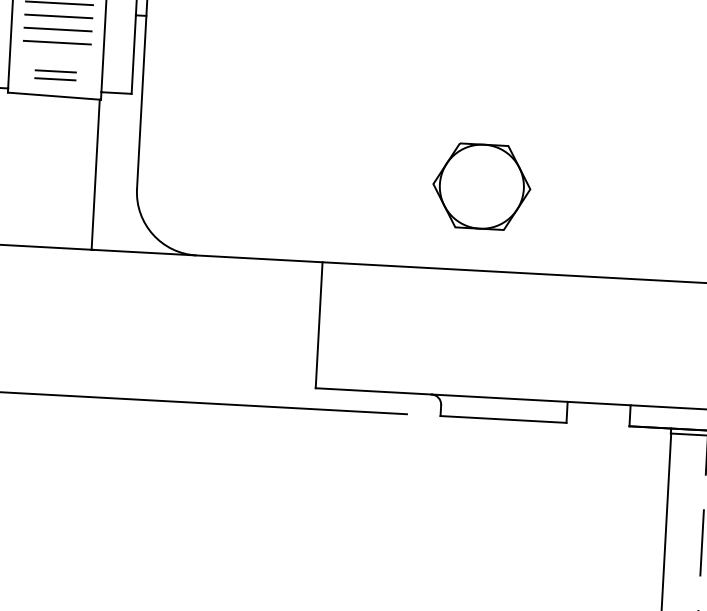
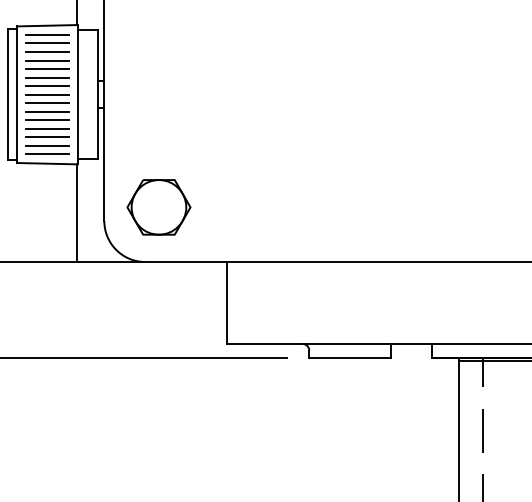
line: (56, 55) -> (47, 137), added
part: (55, 74) -> (47, 149), size x1.67
part: (481, 186) -> (158, 207), moved

